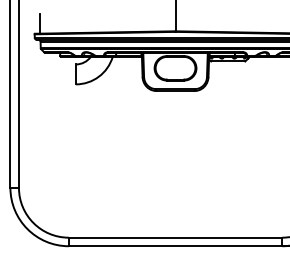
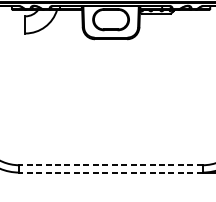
line: (175, 237) -> (111, 165), solid -> dashed
line: (175, 246) -> (111, 172), solid -> dashed

